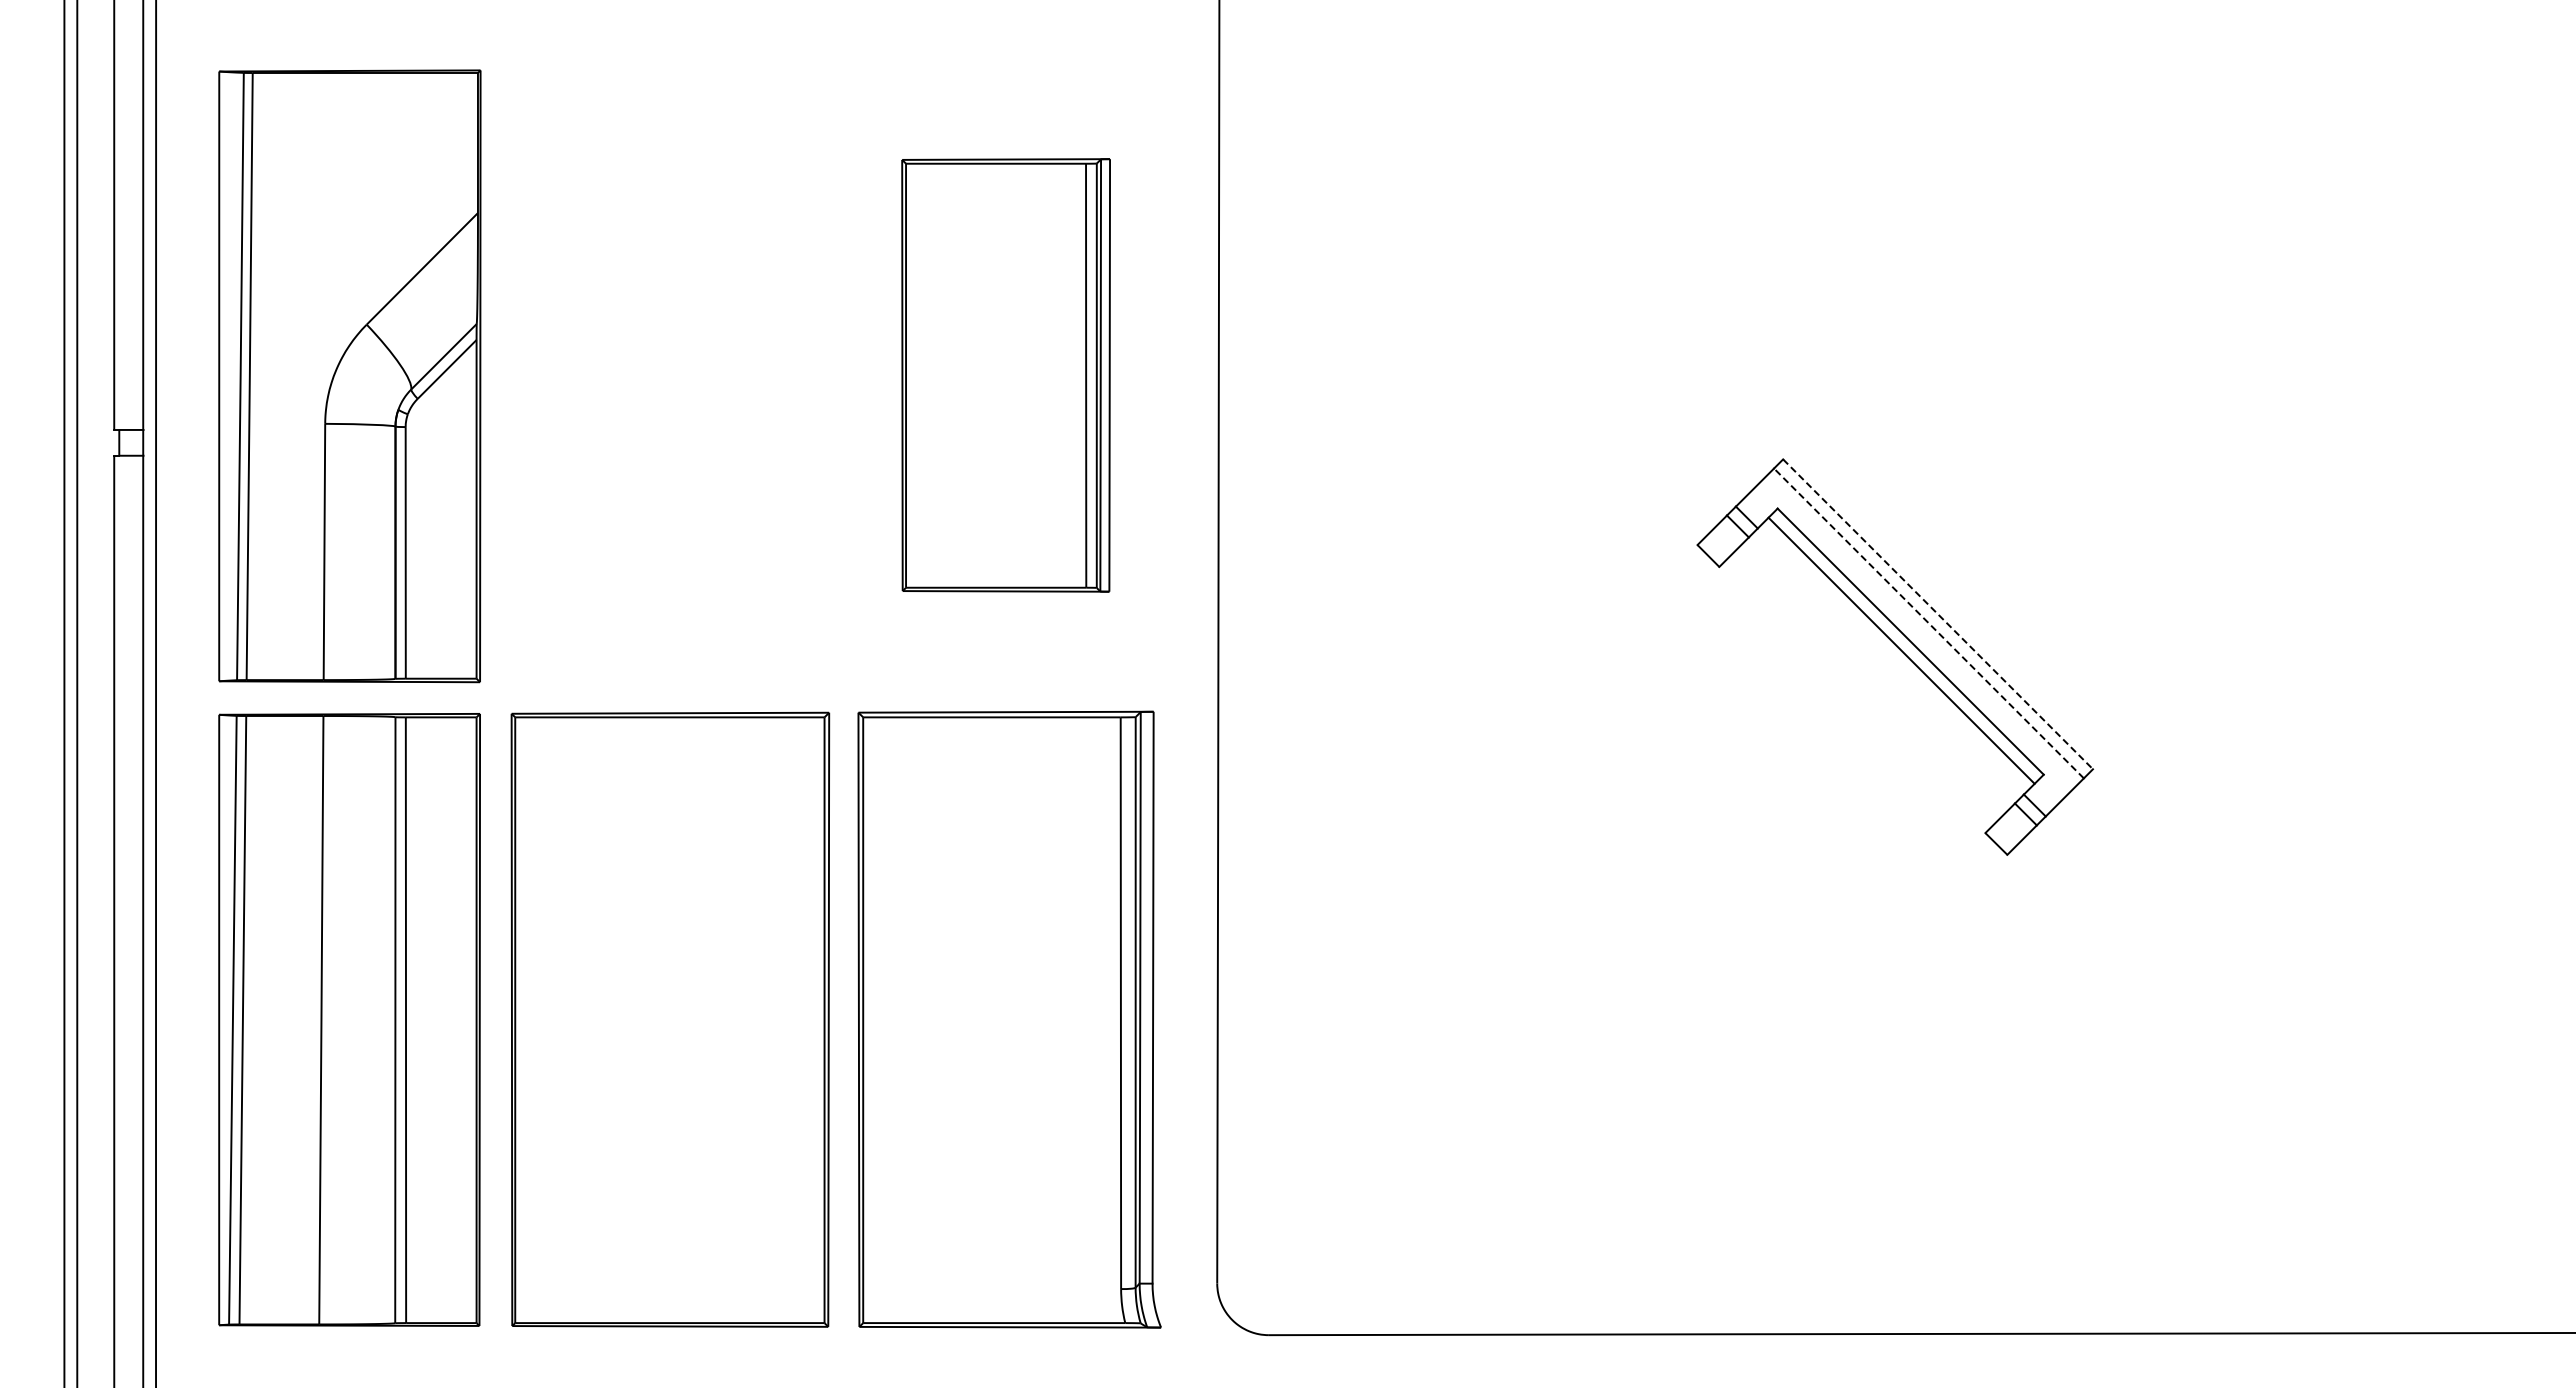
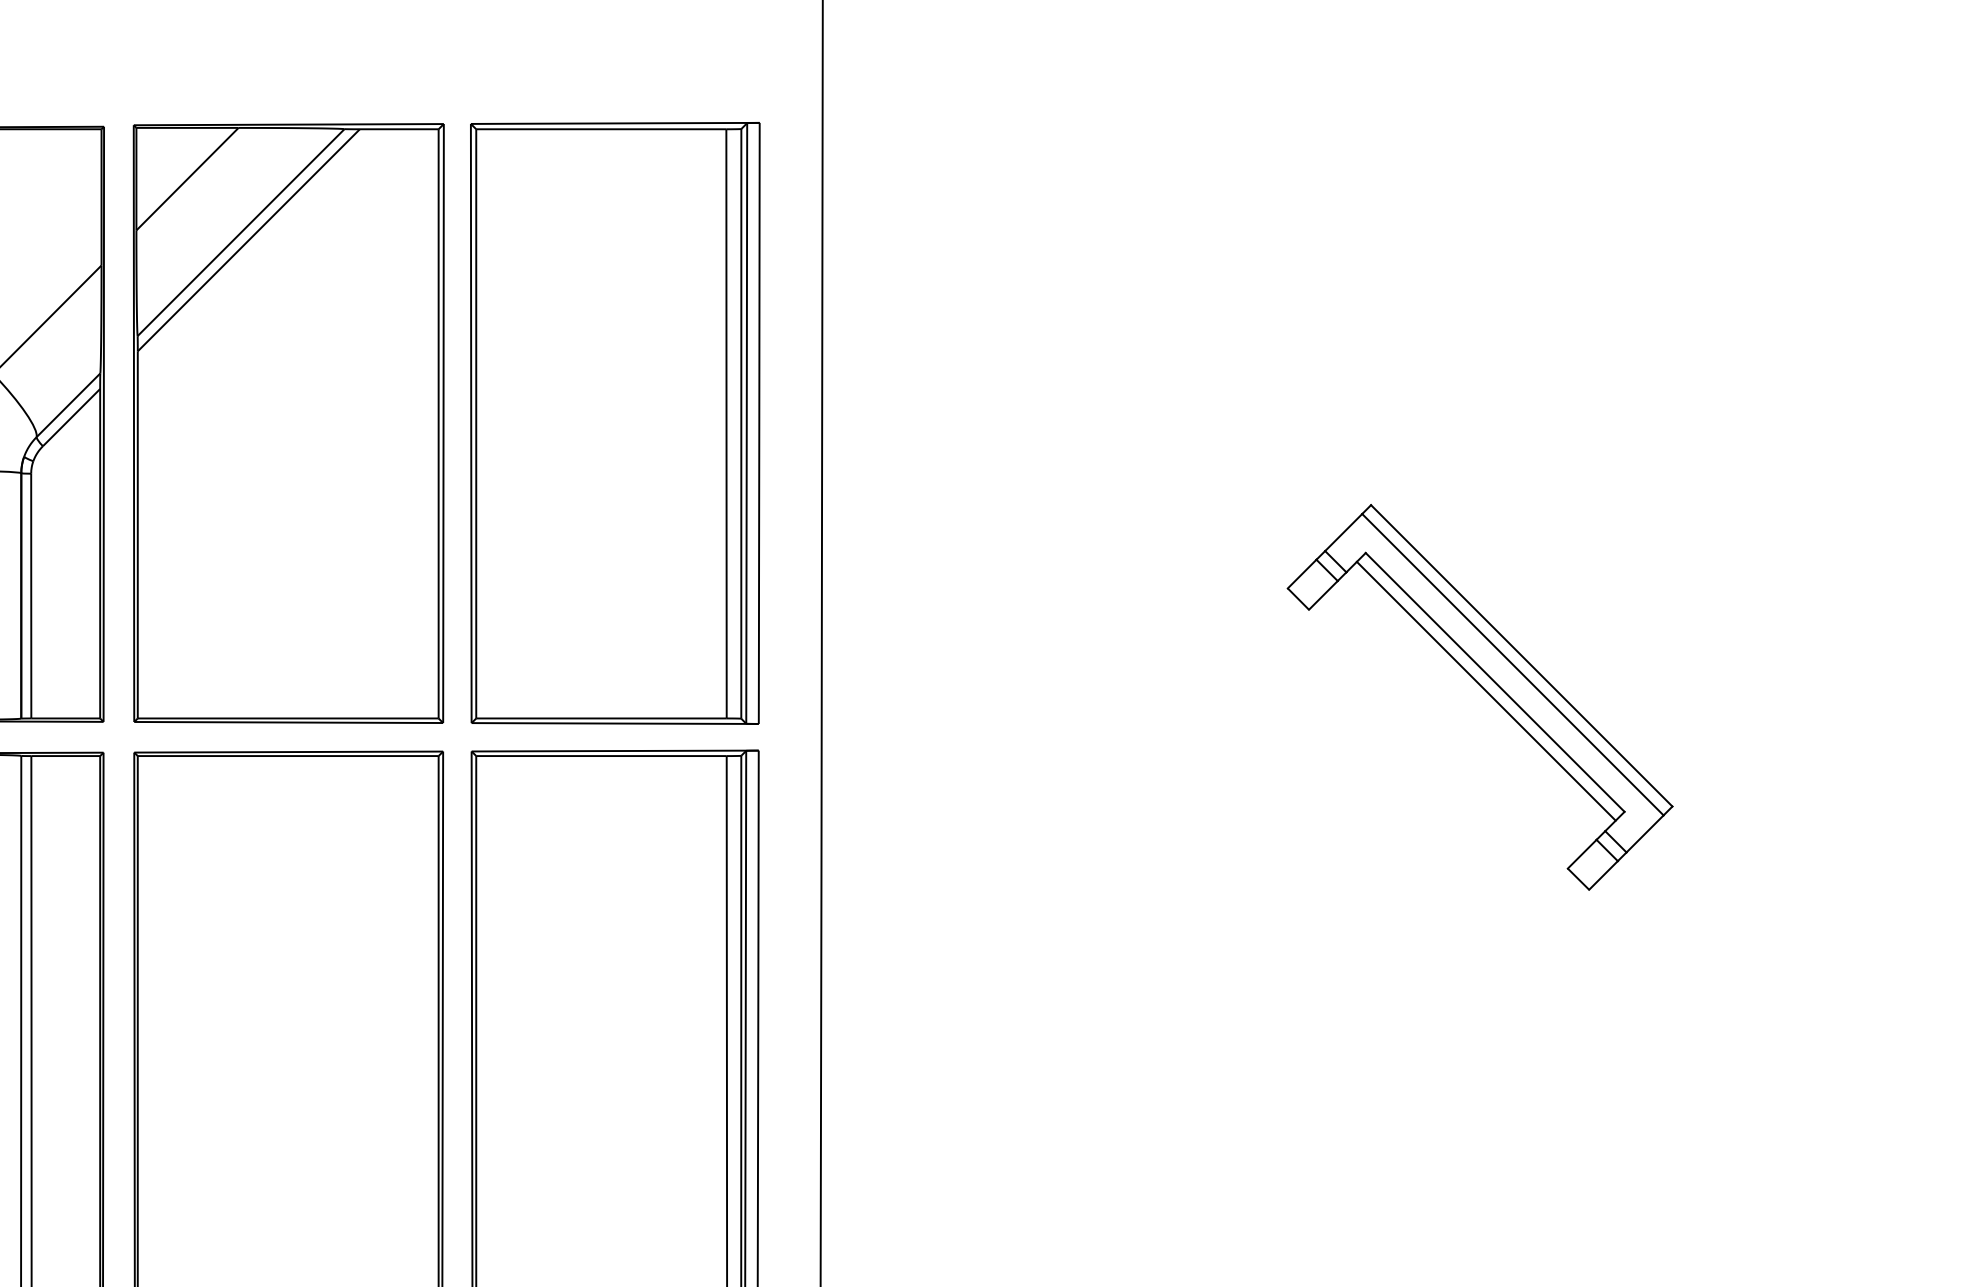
part: (670, 375) -> (288, 423), added
part: (1005, 375) -> (614, 423), size x1.43
line: (1938, 614) -> (1522, 655), dashed -> solid
line: (1928, 623) -> (1512, 664), dashed -> solid

